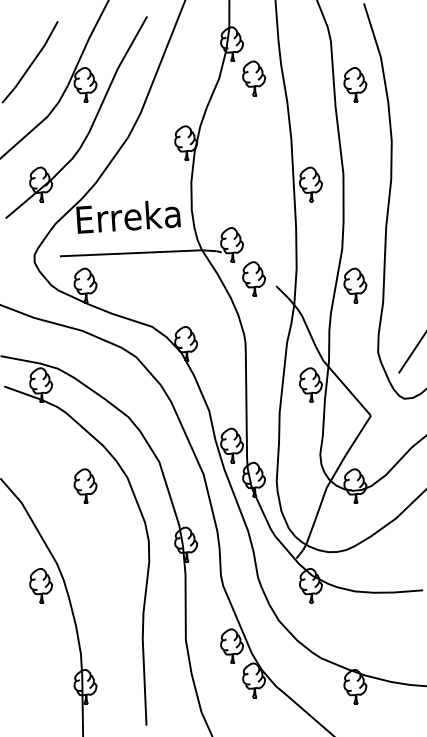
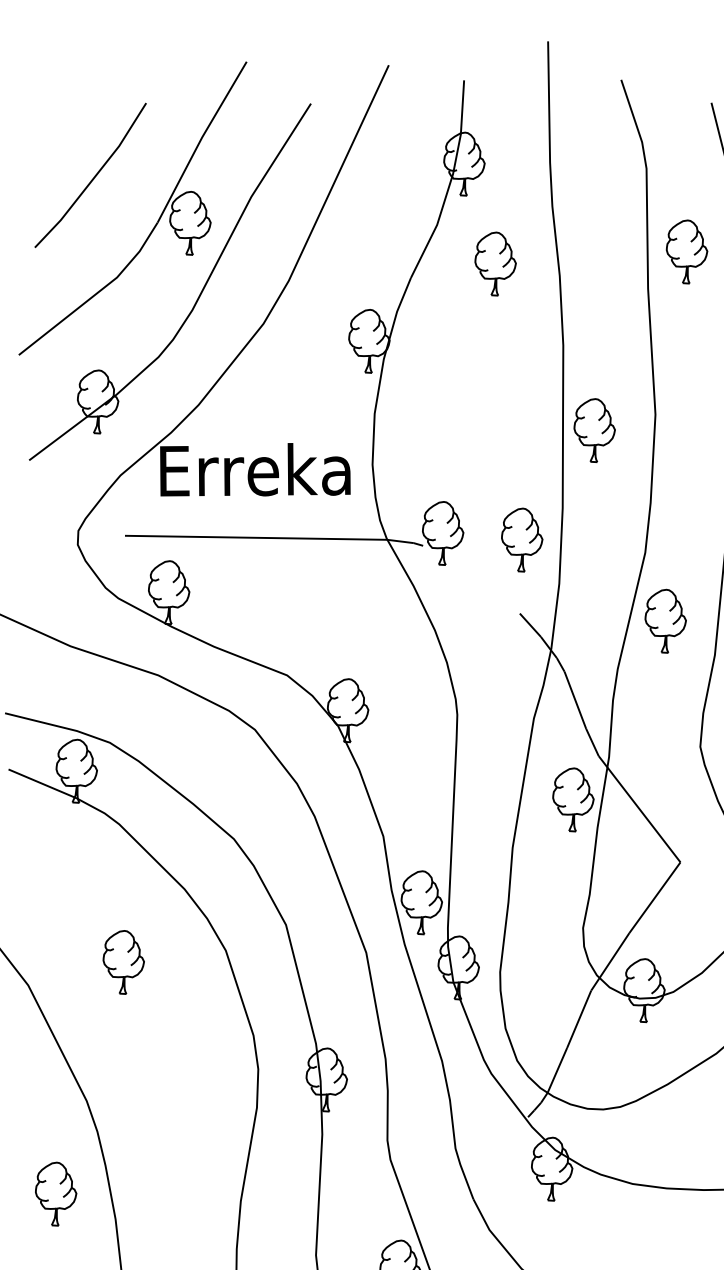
part: (253, 78) -> (494, 263), moved
part: (253, 278) -> (521, 538), moved
part: (85, 485) -> (123, 960), moved
part: (40, 585) -> (54, 1193), moved

